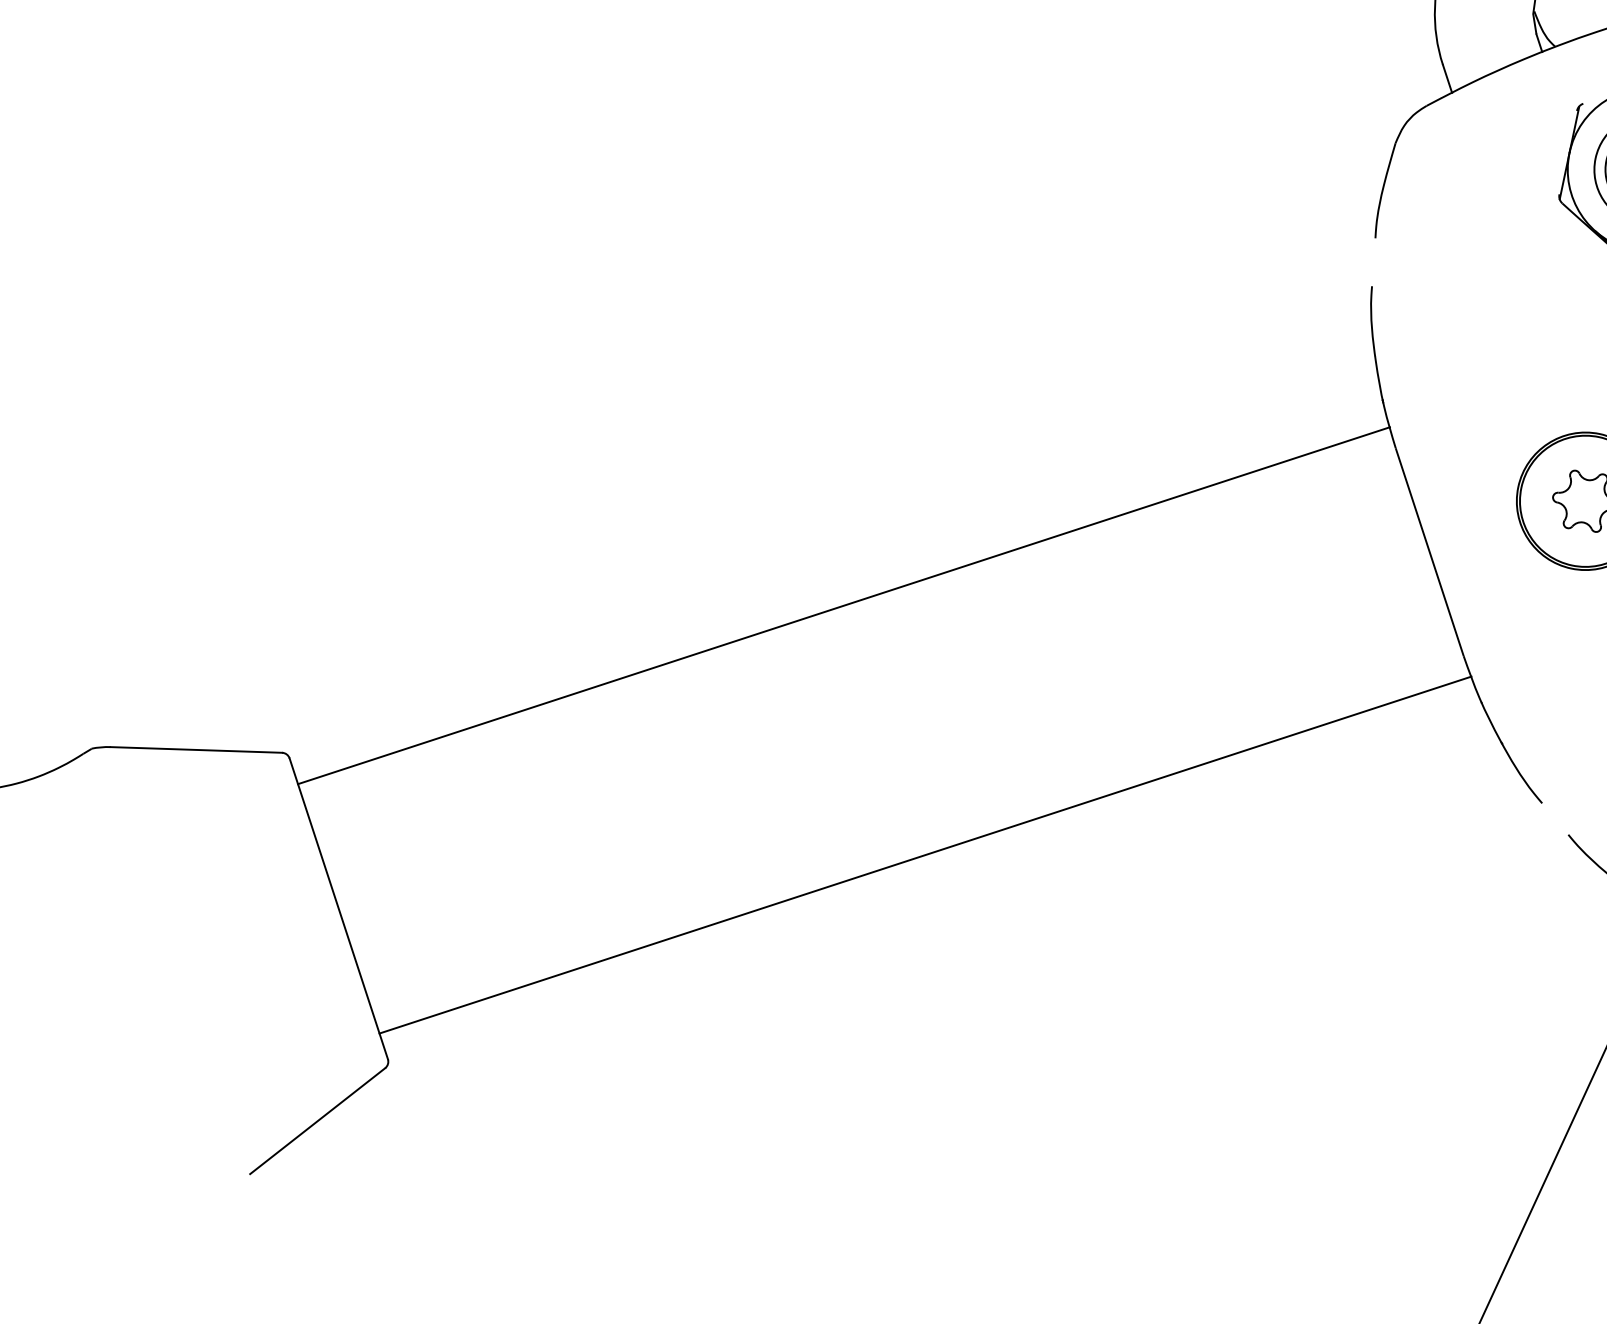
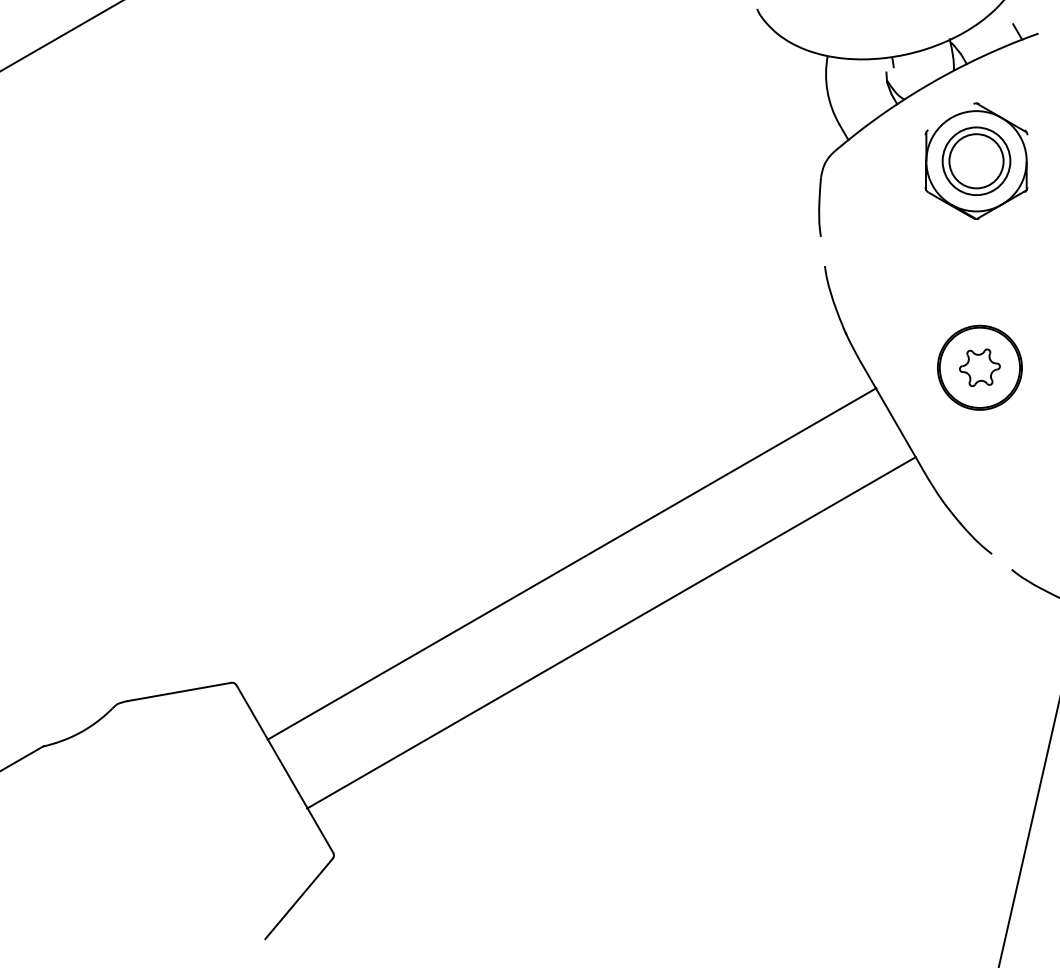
line: (843, 604) -> (571, 563), moved
line: (925, 854) -> (611, 632), moved

